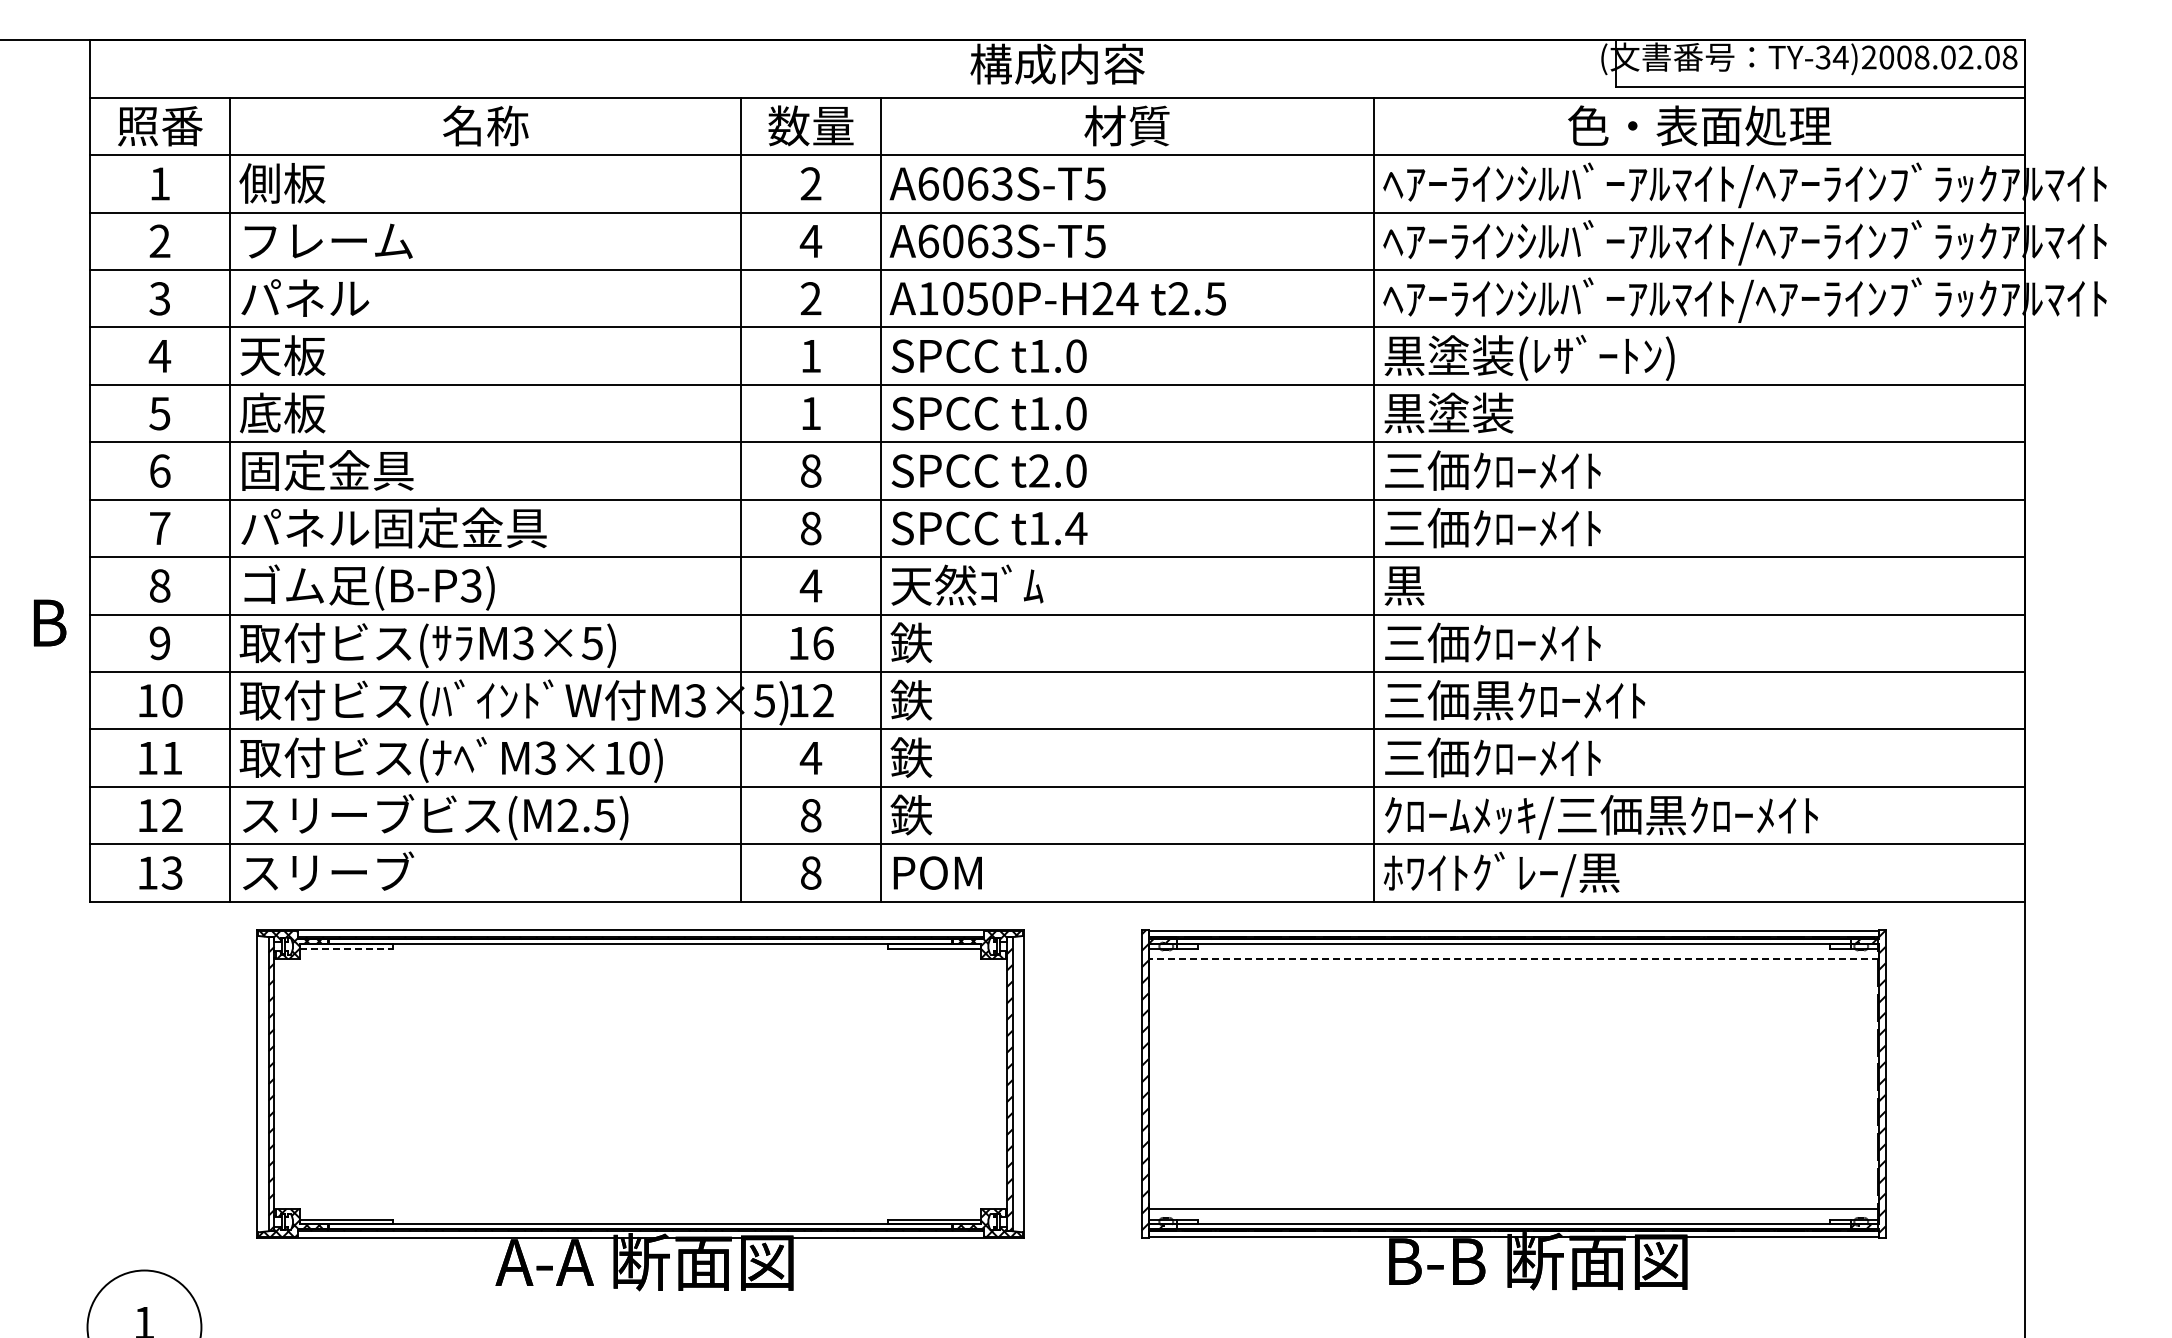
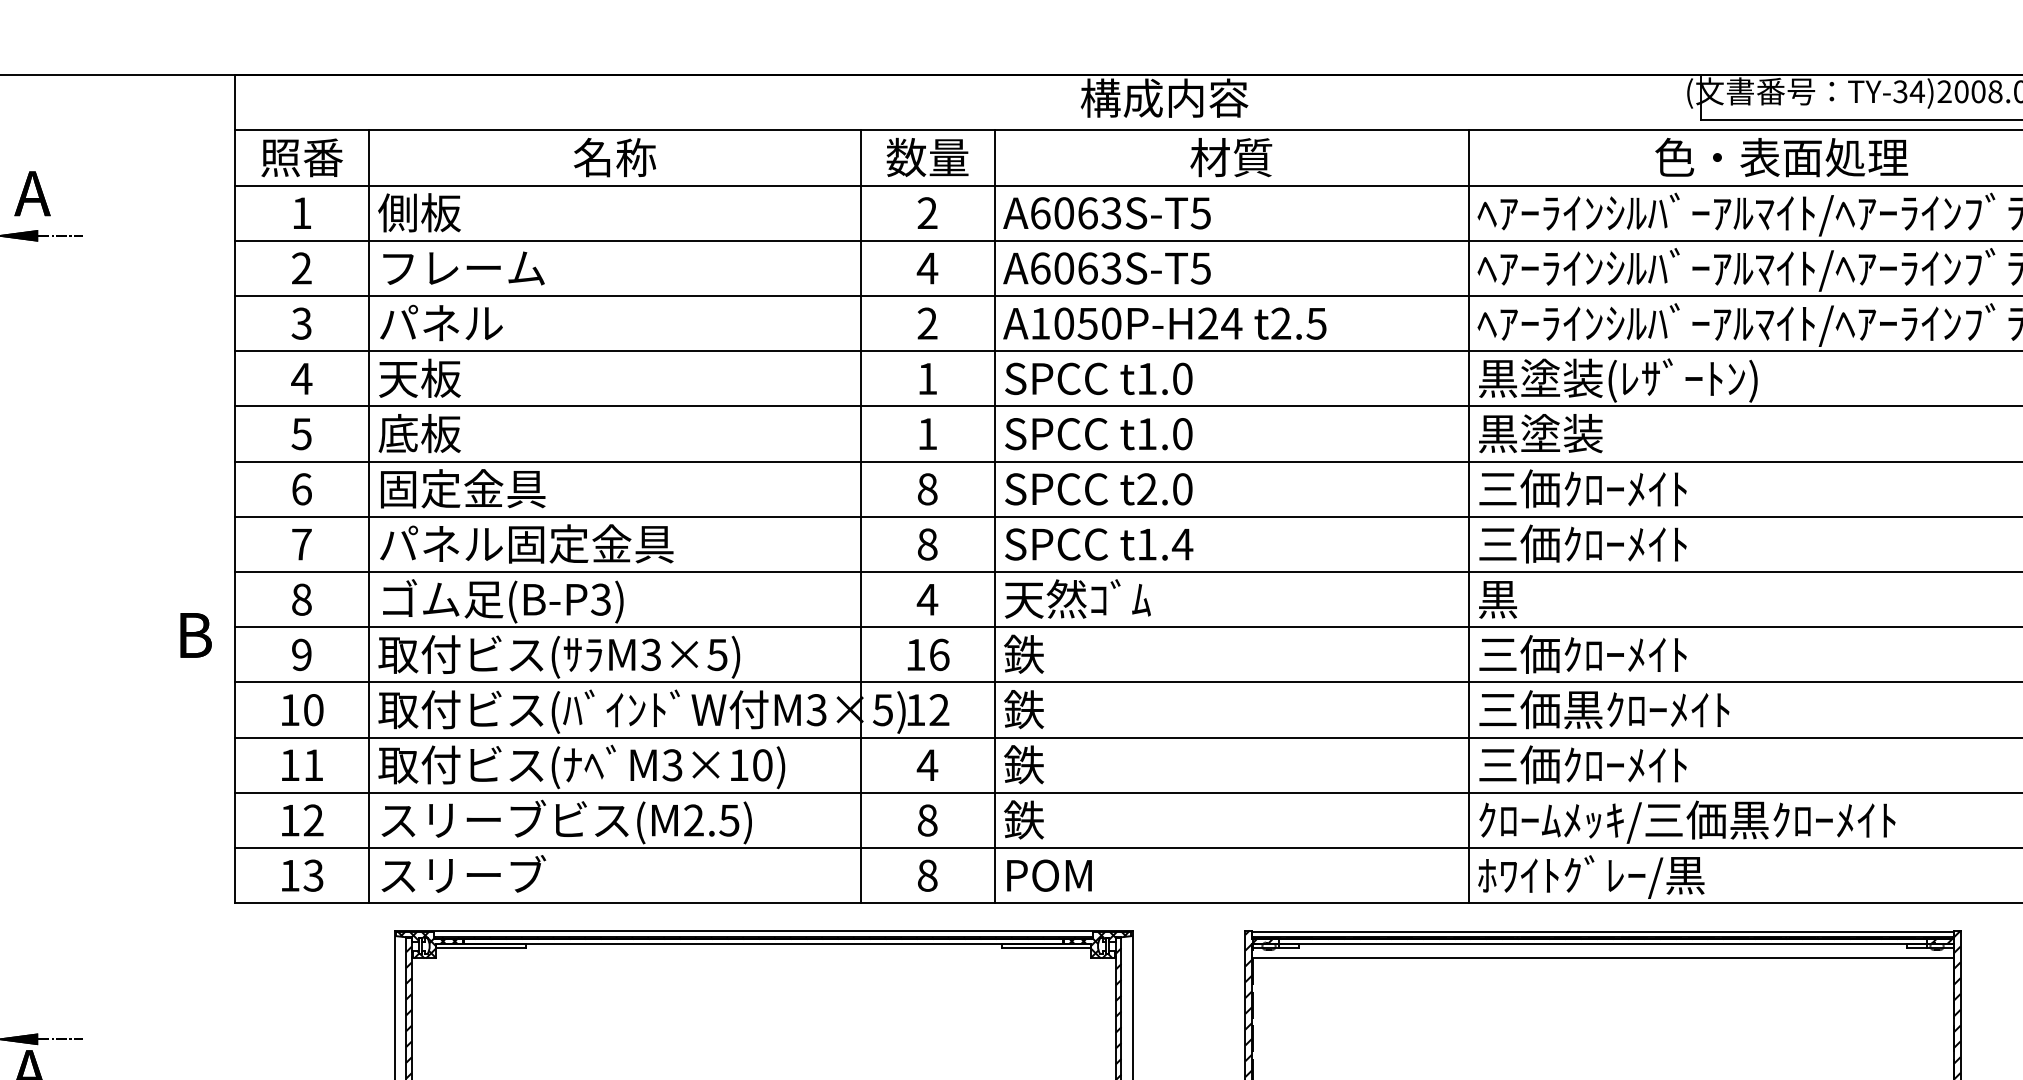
line: (346, 948) -> (481, 948), dashed -> solid
line: (1513, 959) -> (1602, 958), dashed -> solid

